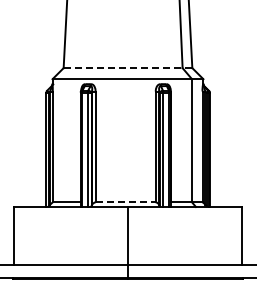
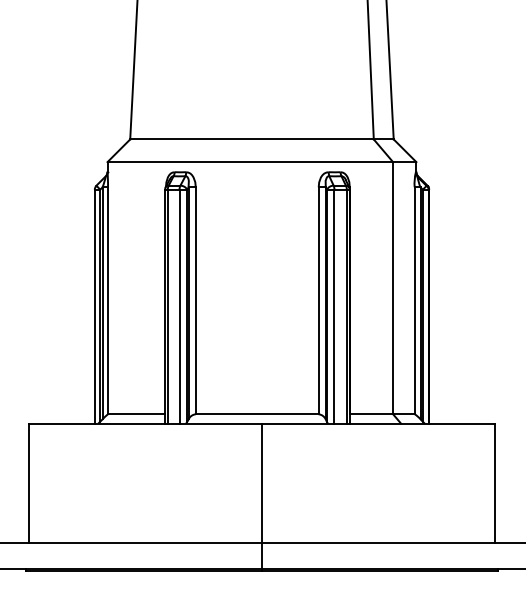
line: (128, 68) -> (263, 140), dashed -> solid
line: (126, 202) -> (258, 414), dashed -> solid

